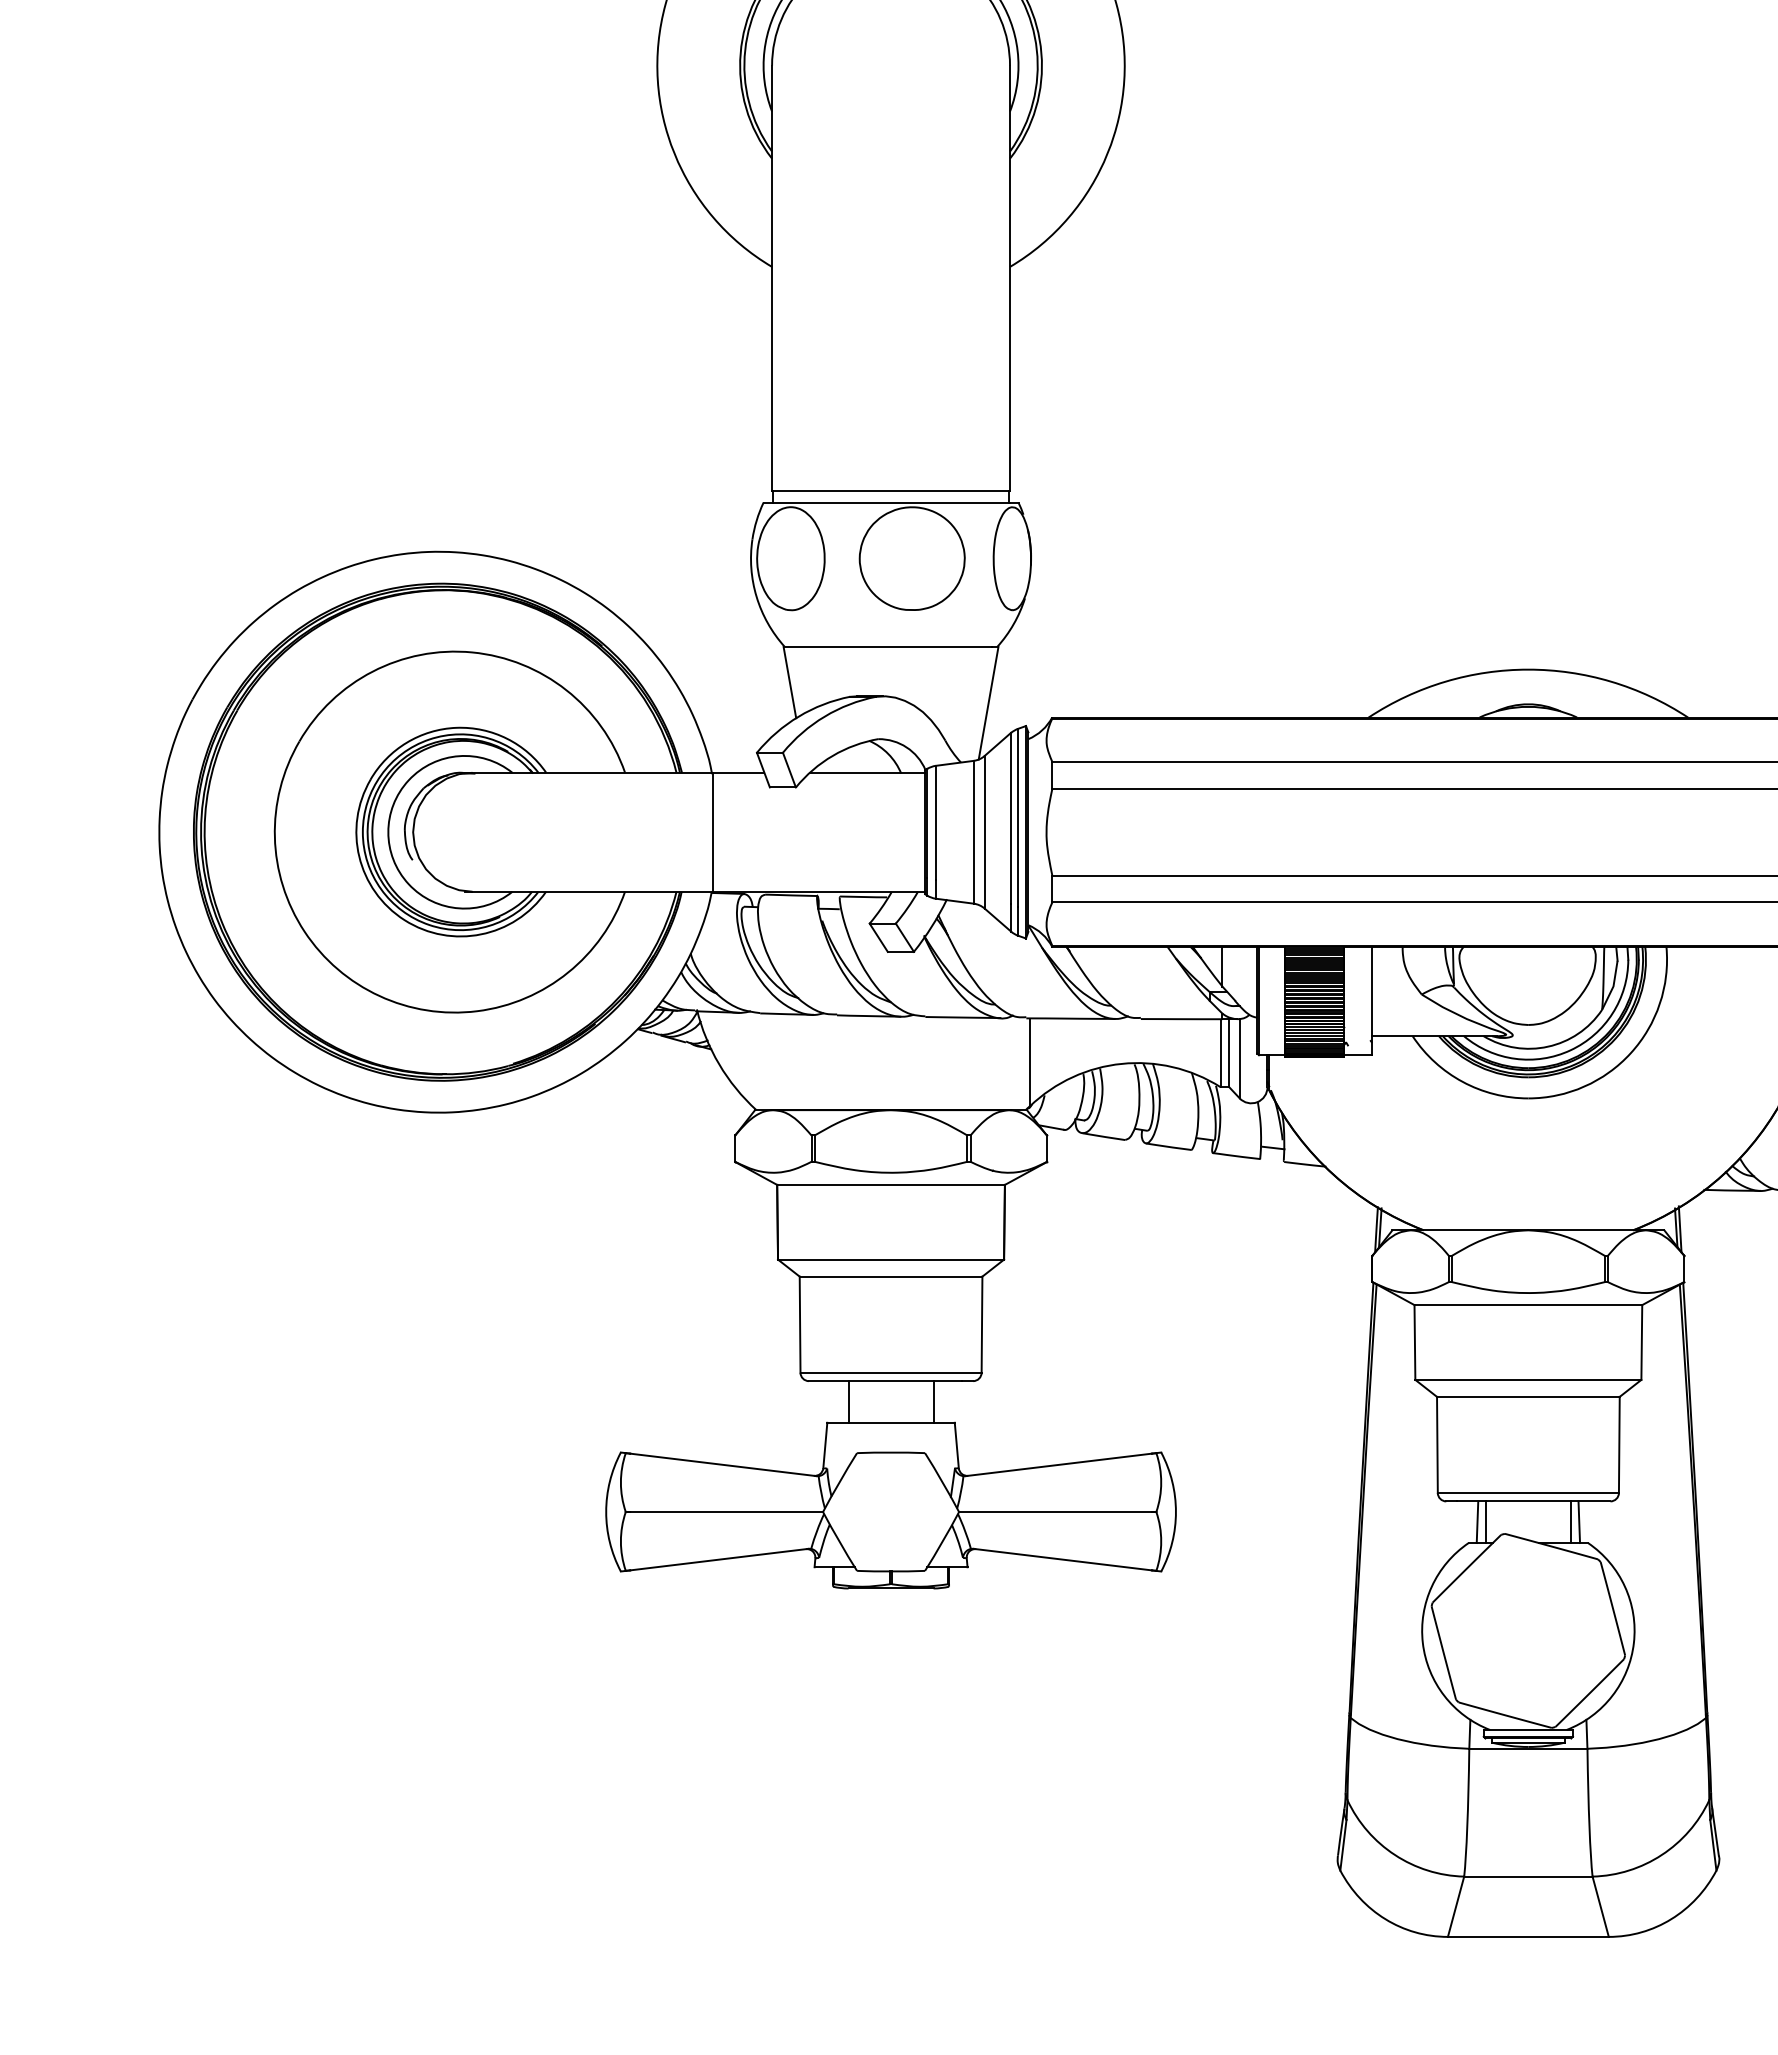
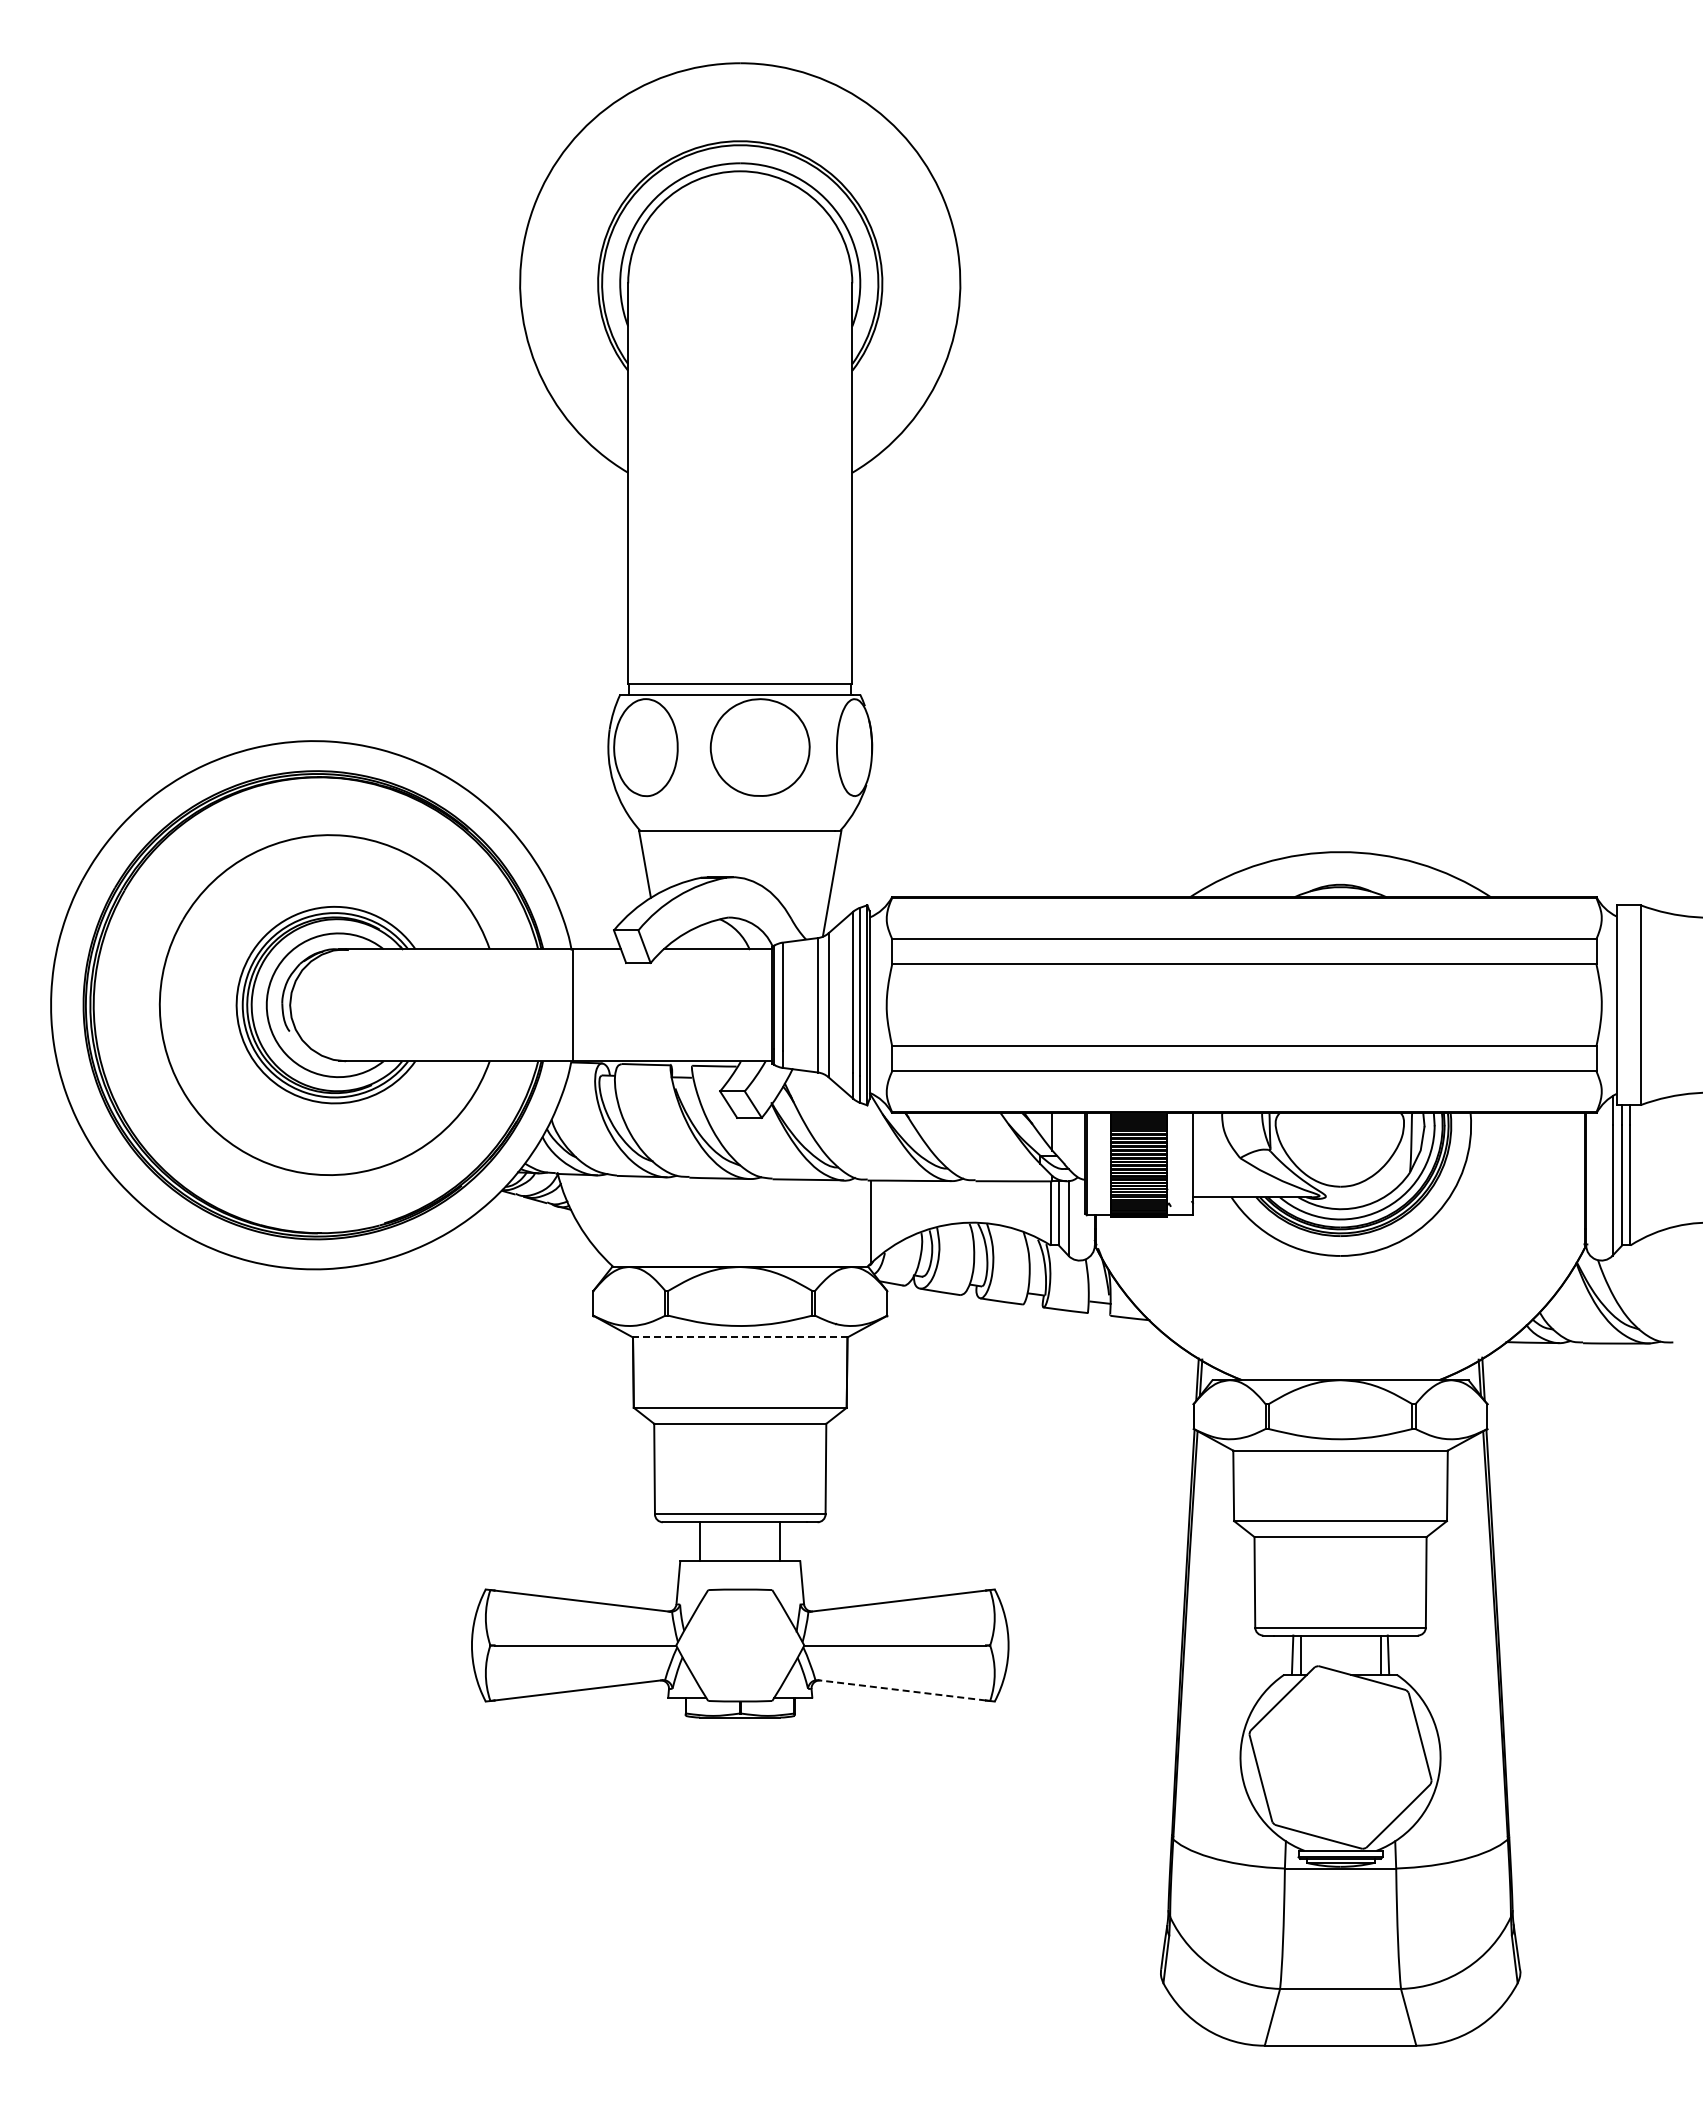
line: (890, 1184) -> (739, 1337), solid -> dashed
line: (1062, 1559) -> (901, 1690), solid -> dashed

